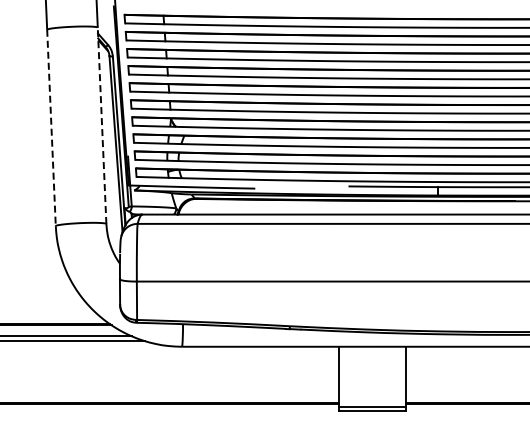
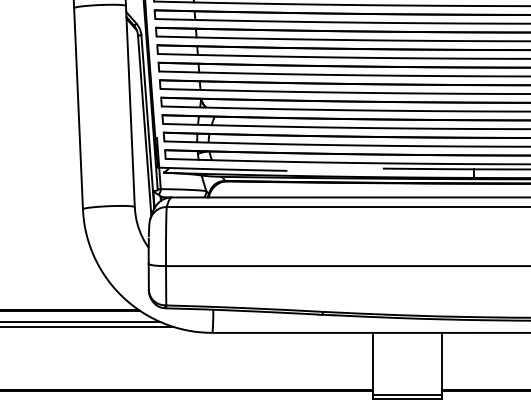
line: (102, 125) -> (130, 106), dashed -> solid
line: (51, 128) -> (78, 109), dashed -> solid

